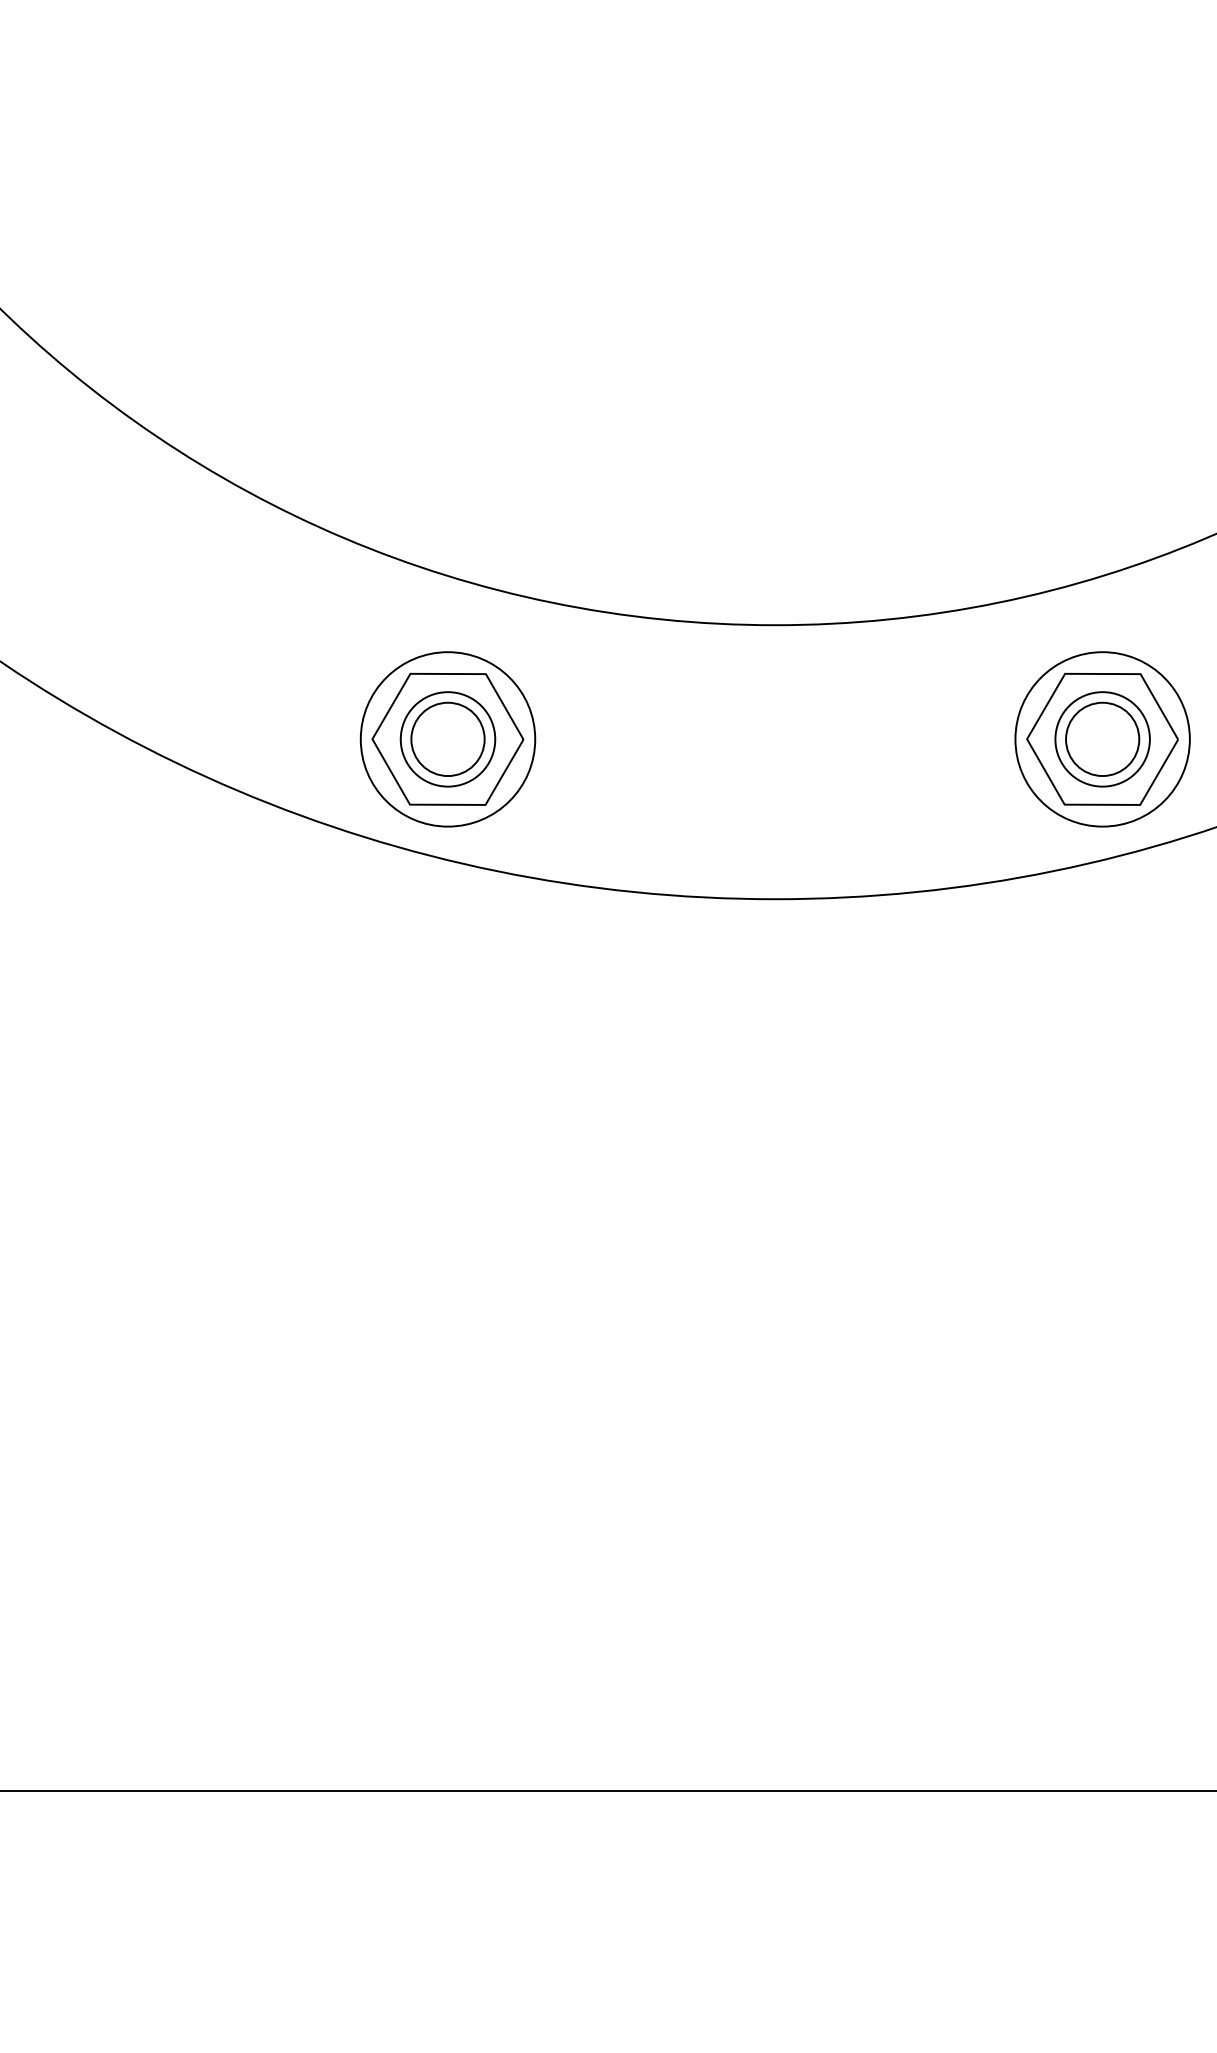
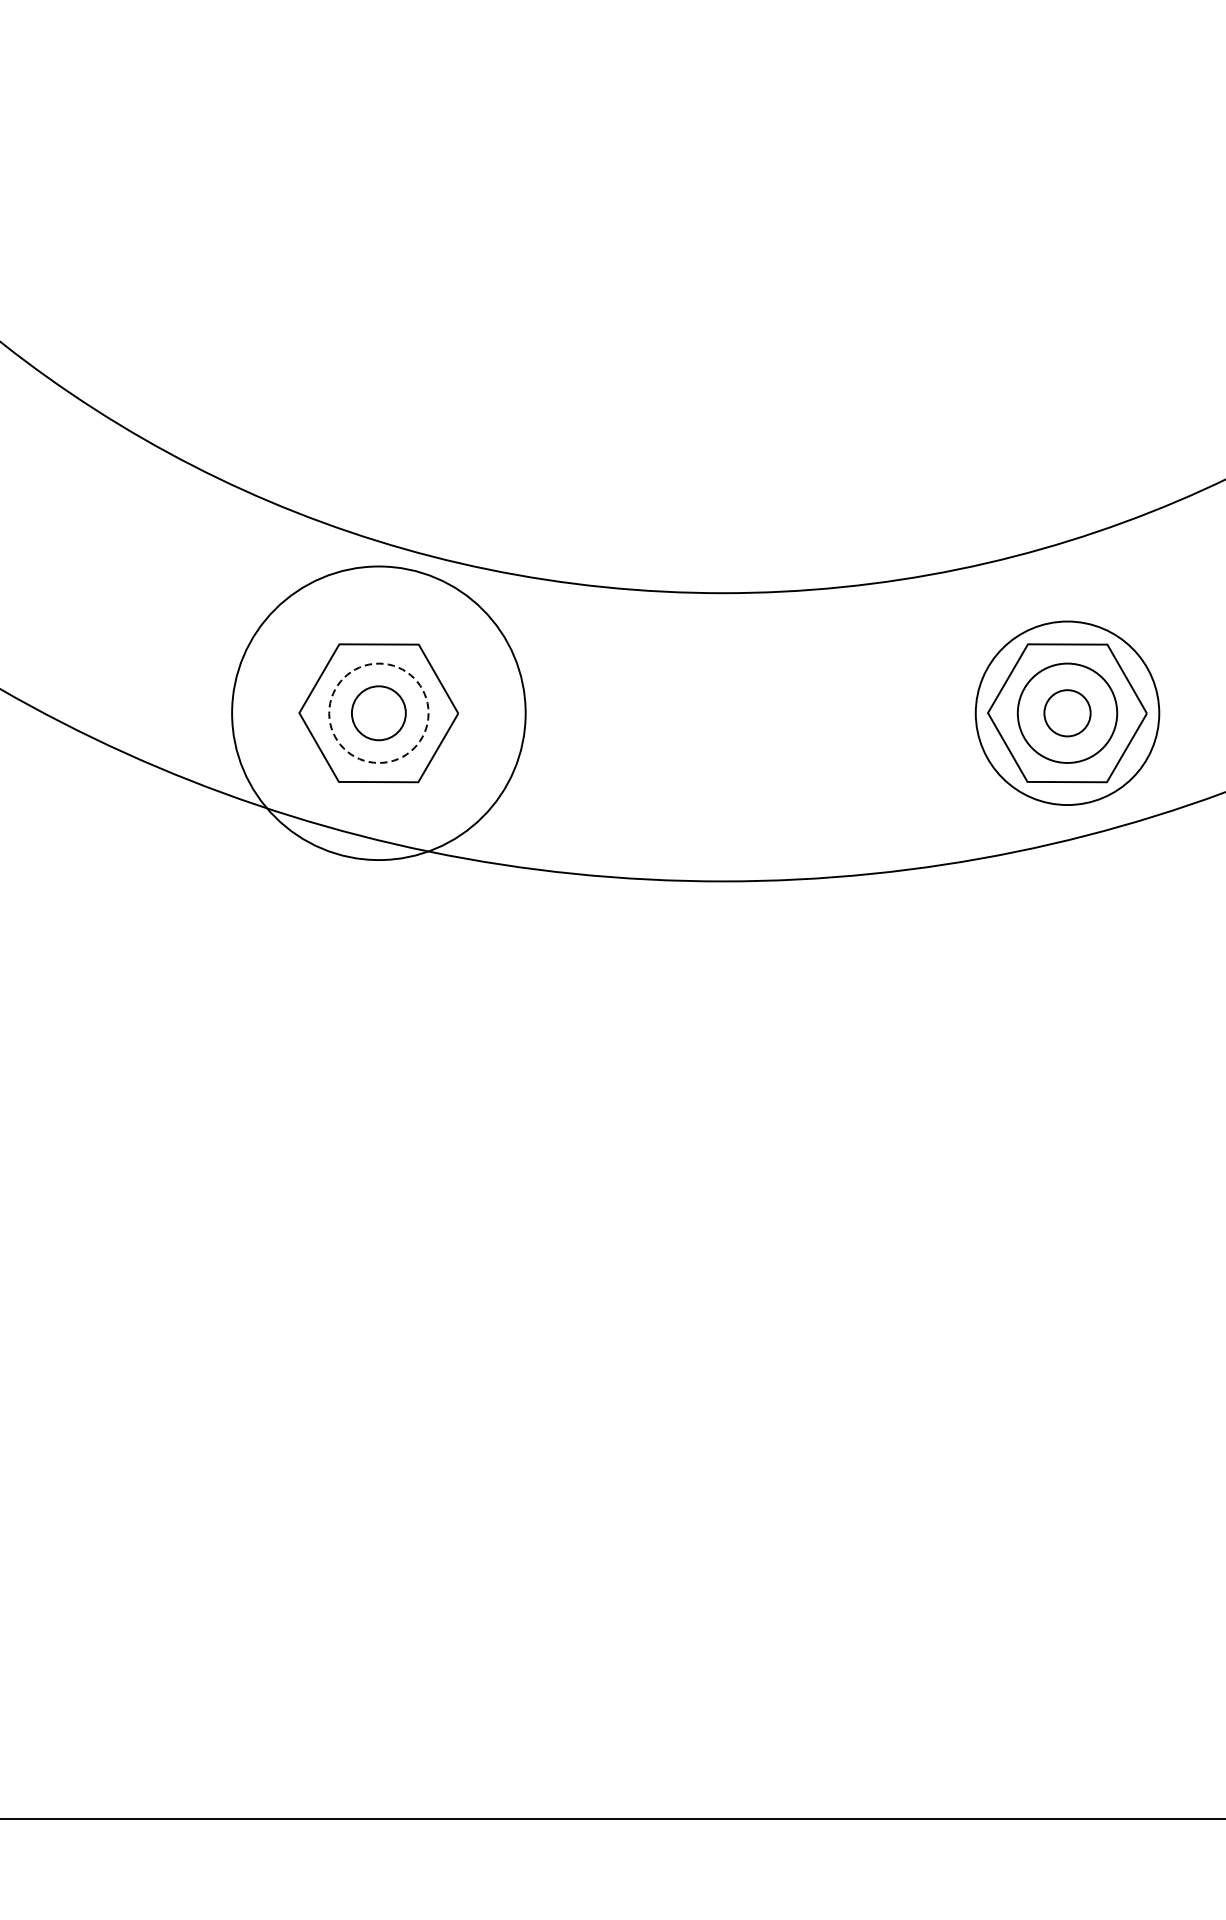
circle: (447, 739) -> (378, 713), size x0.7
circle: (447, 739) -> (378, 713), size x1.6
circle: (447, 739) -> (378, 713), solid -> dashed
circle: (1102, 739) -> (1067, 713), size x0.6

